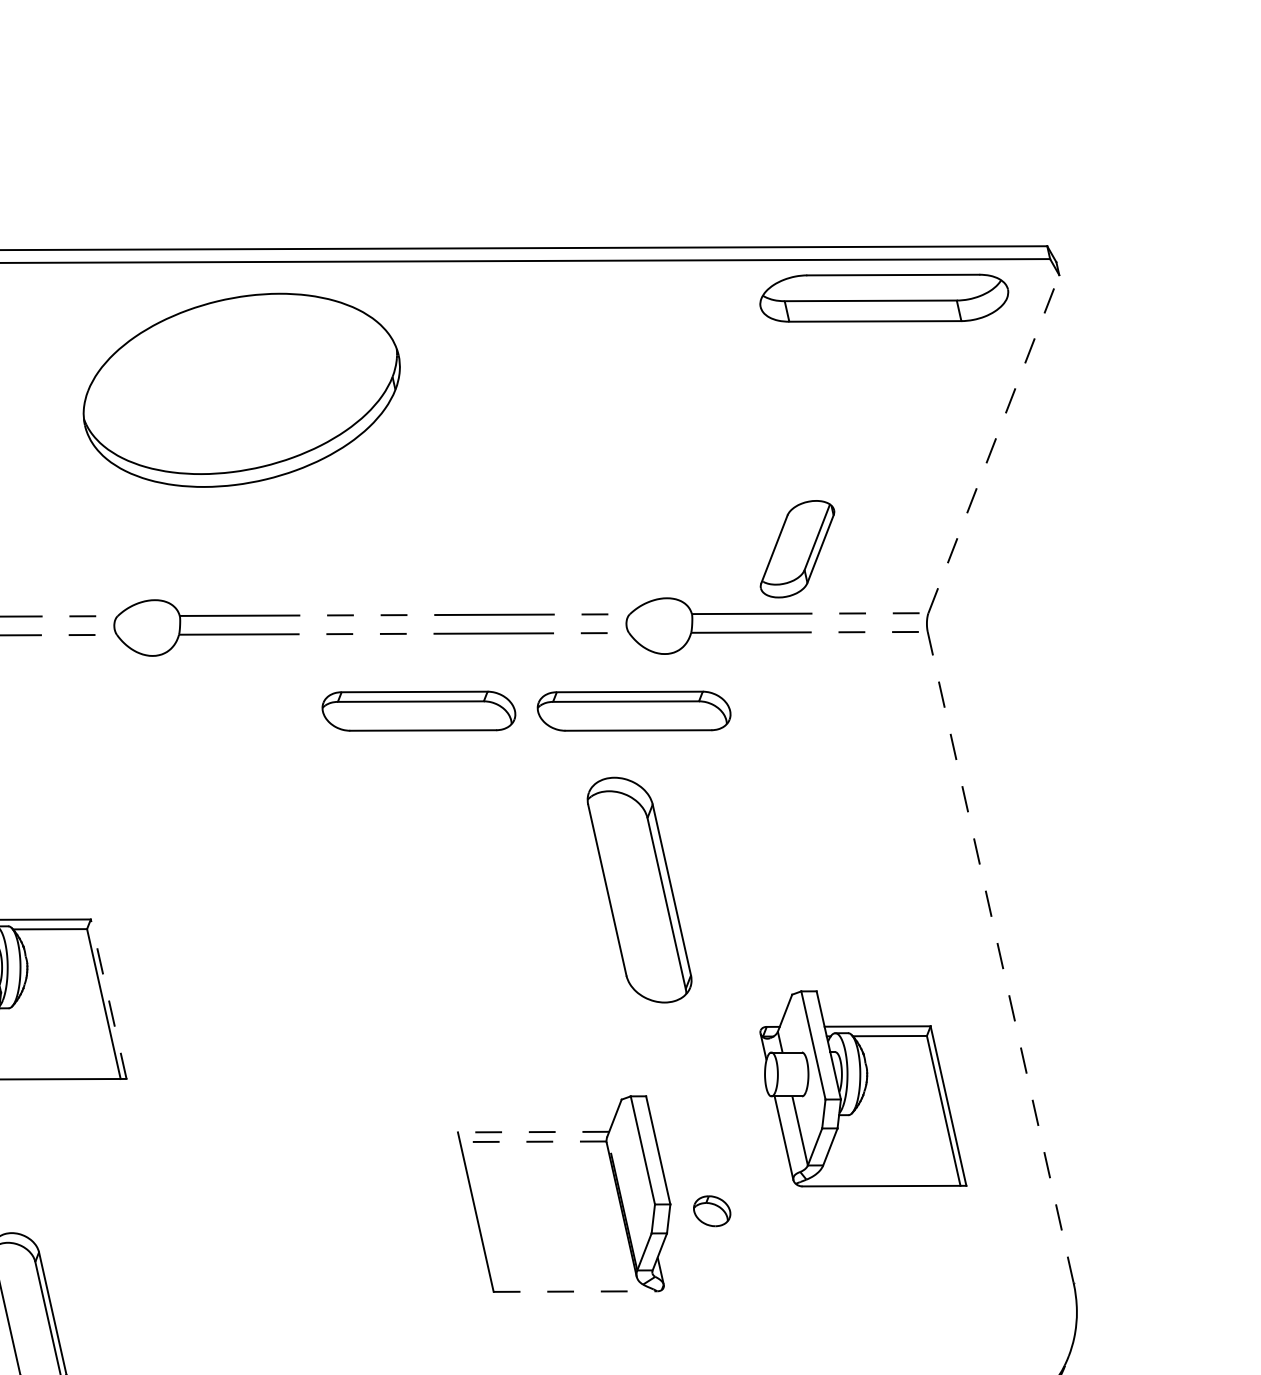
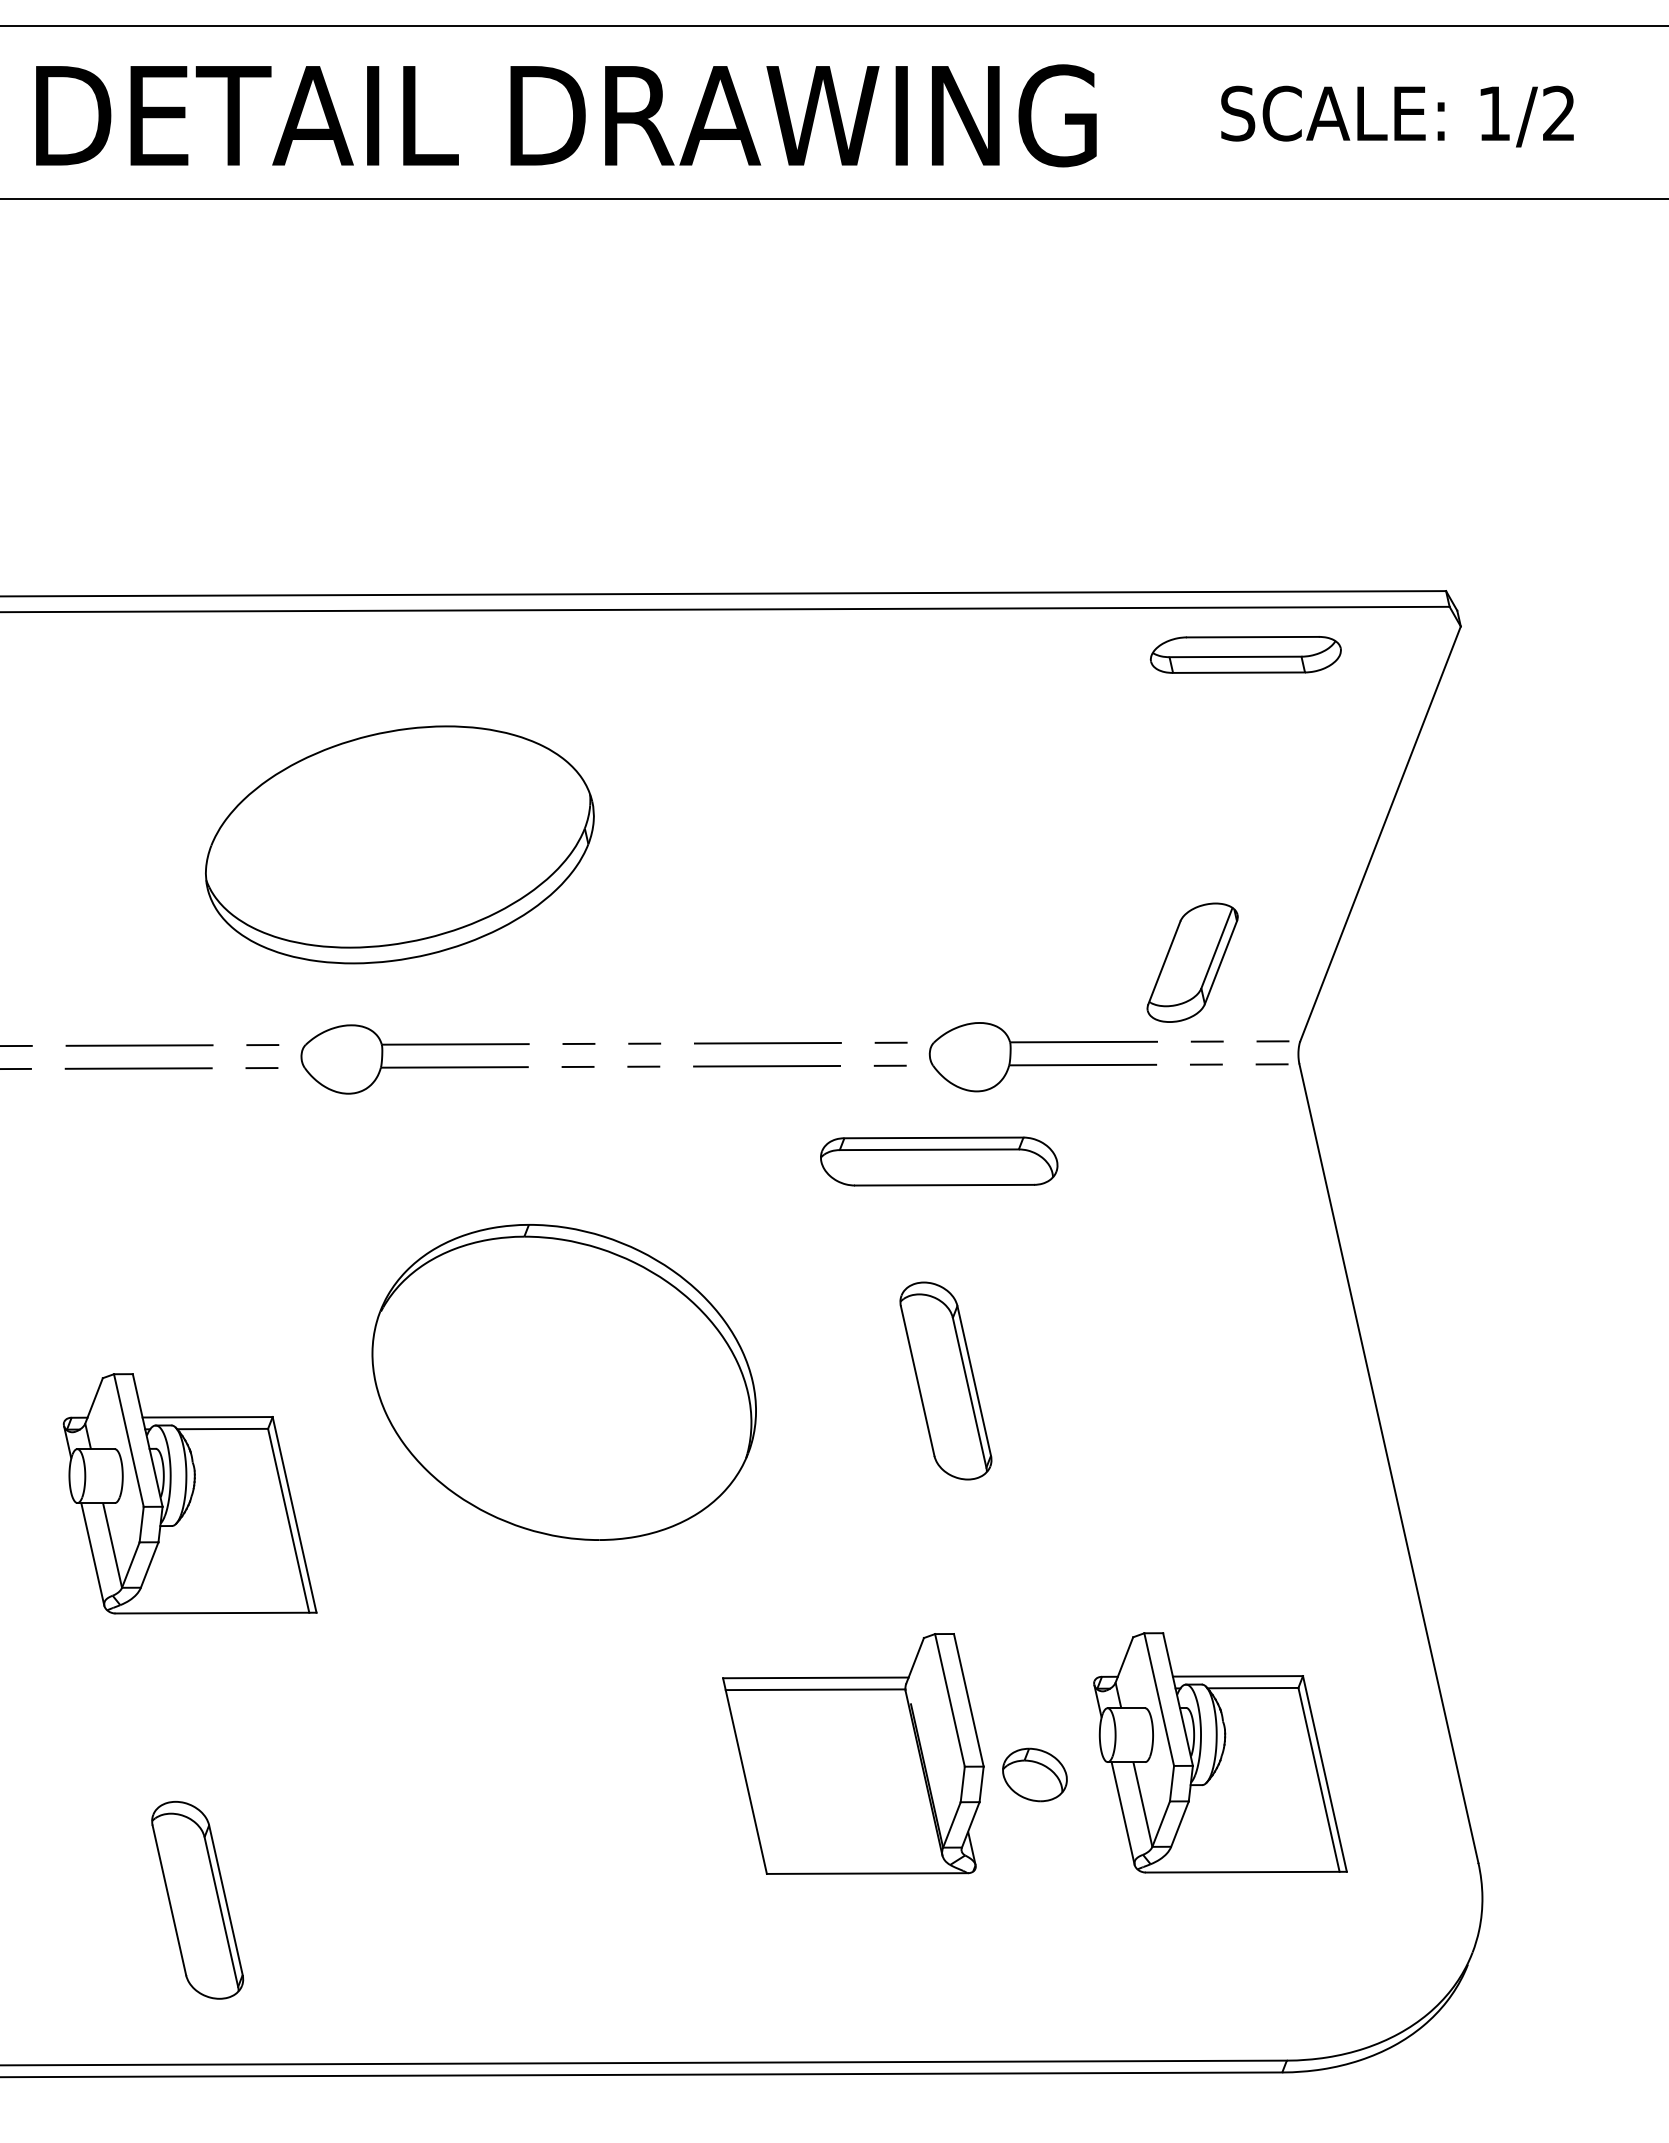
part: (883, 297) -> (1245, 654), size x0.62
part: (241, 390) -> (399, 844), moved
line: (993, 443) -> (1380, 833), dashed -> solid
part: (797, 548) -> (1192, 962), moved
part: (419, 711) -> (675, 1161), removed
part: (639, 889) -> (945, 1380), size x0.71
part: (327, 891) -> (563, 1382), added
line: (1000, 957) -> (1388, 1463), dashed -> solid
line: (108, 998) -> (294, 1514), dashed -> solid
part: (863, 1088) -> (1220, 1752), moved
line: (533, 1131) -> (815, 1677), dashed -> solid
line: (533, 1141) -> (815, 1689), dashed -> solid
part: (711, 1210) -> (1034, 1774), size x1.43
line: (575, 1291) -> (867, 1873), dashed -> solid

